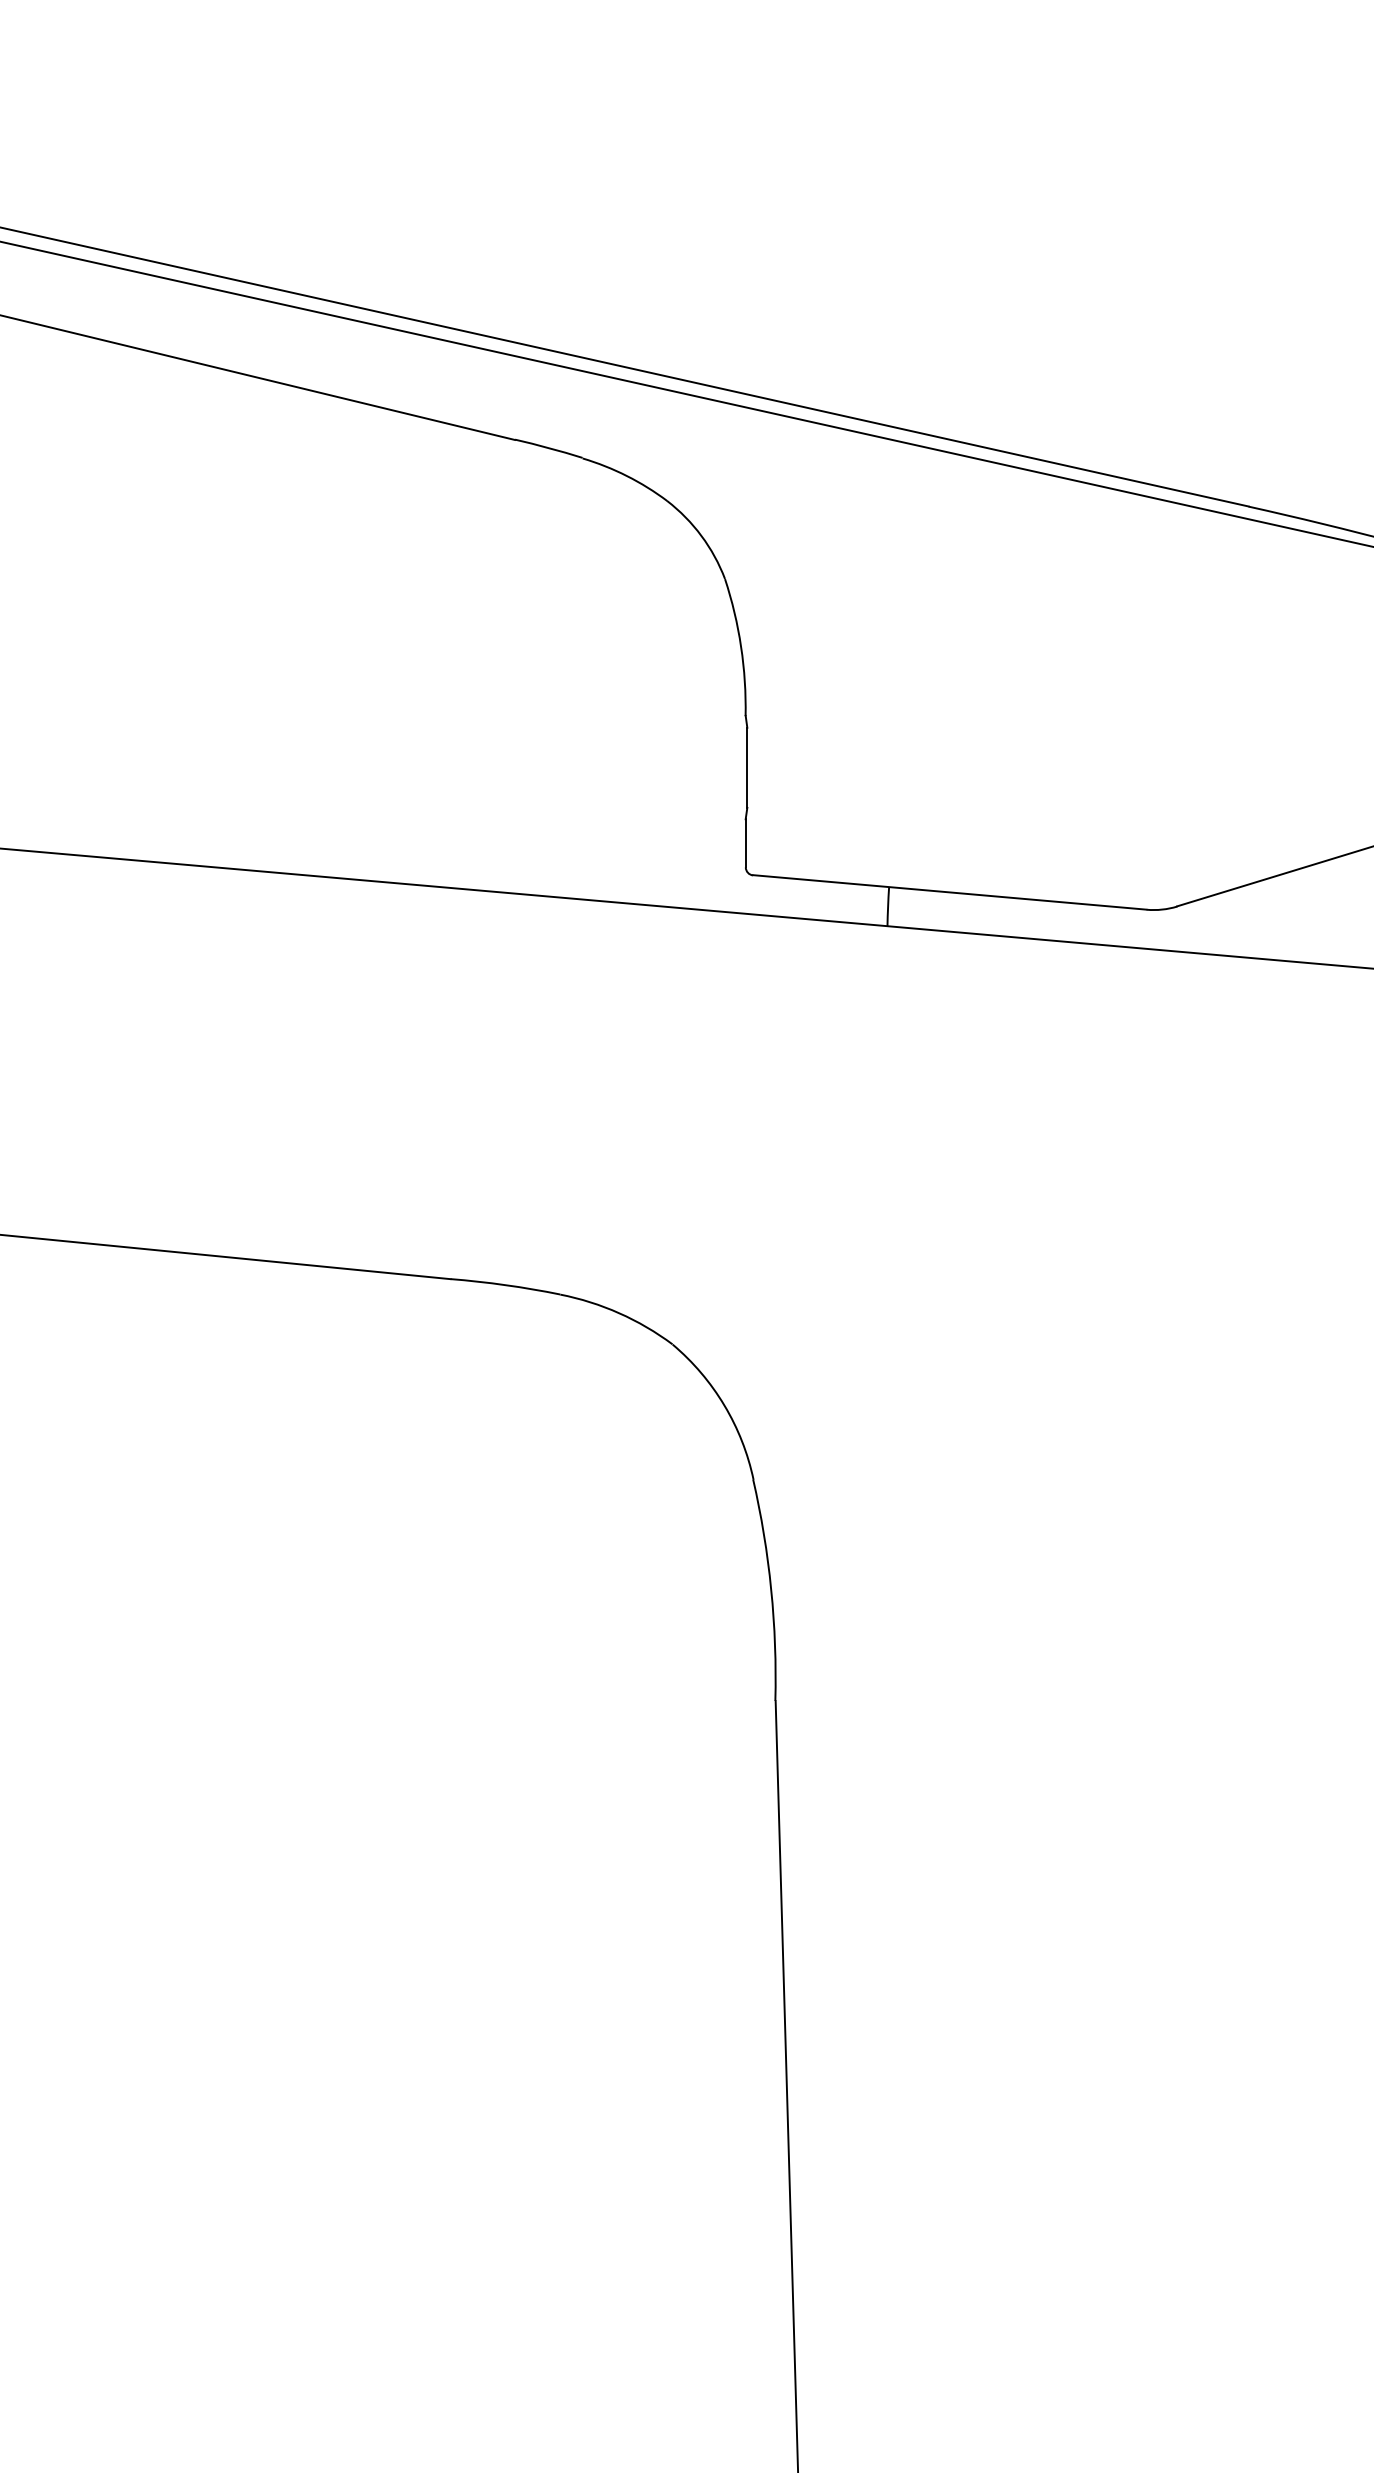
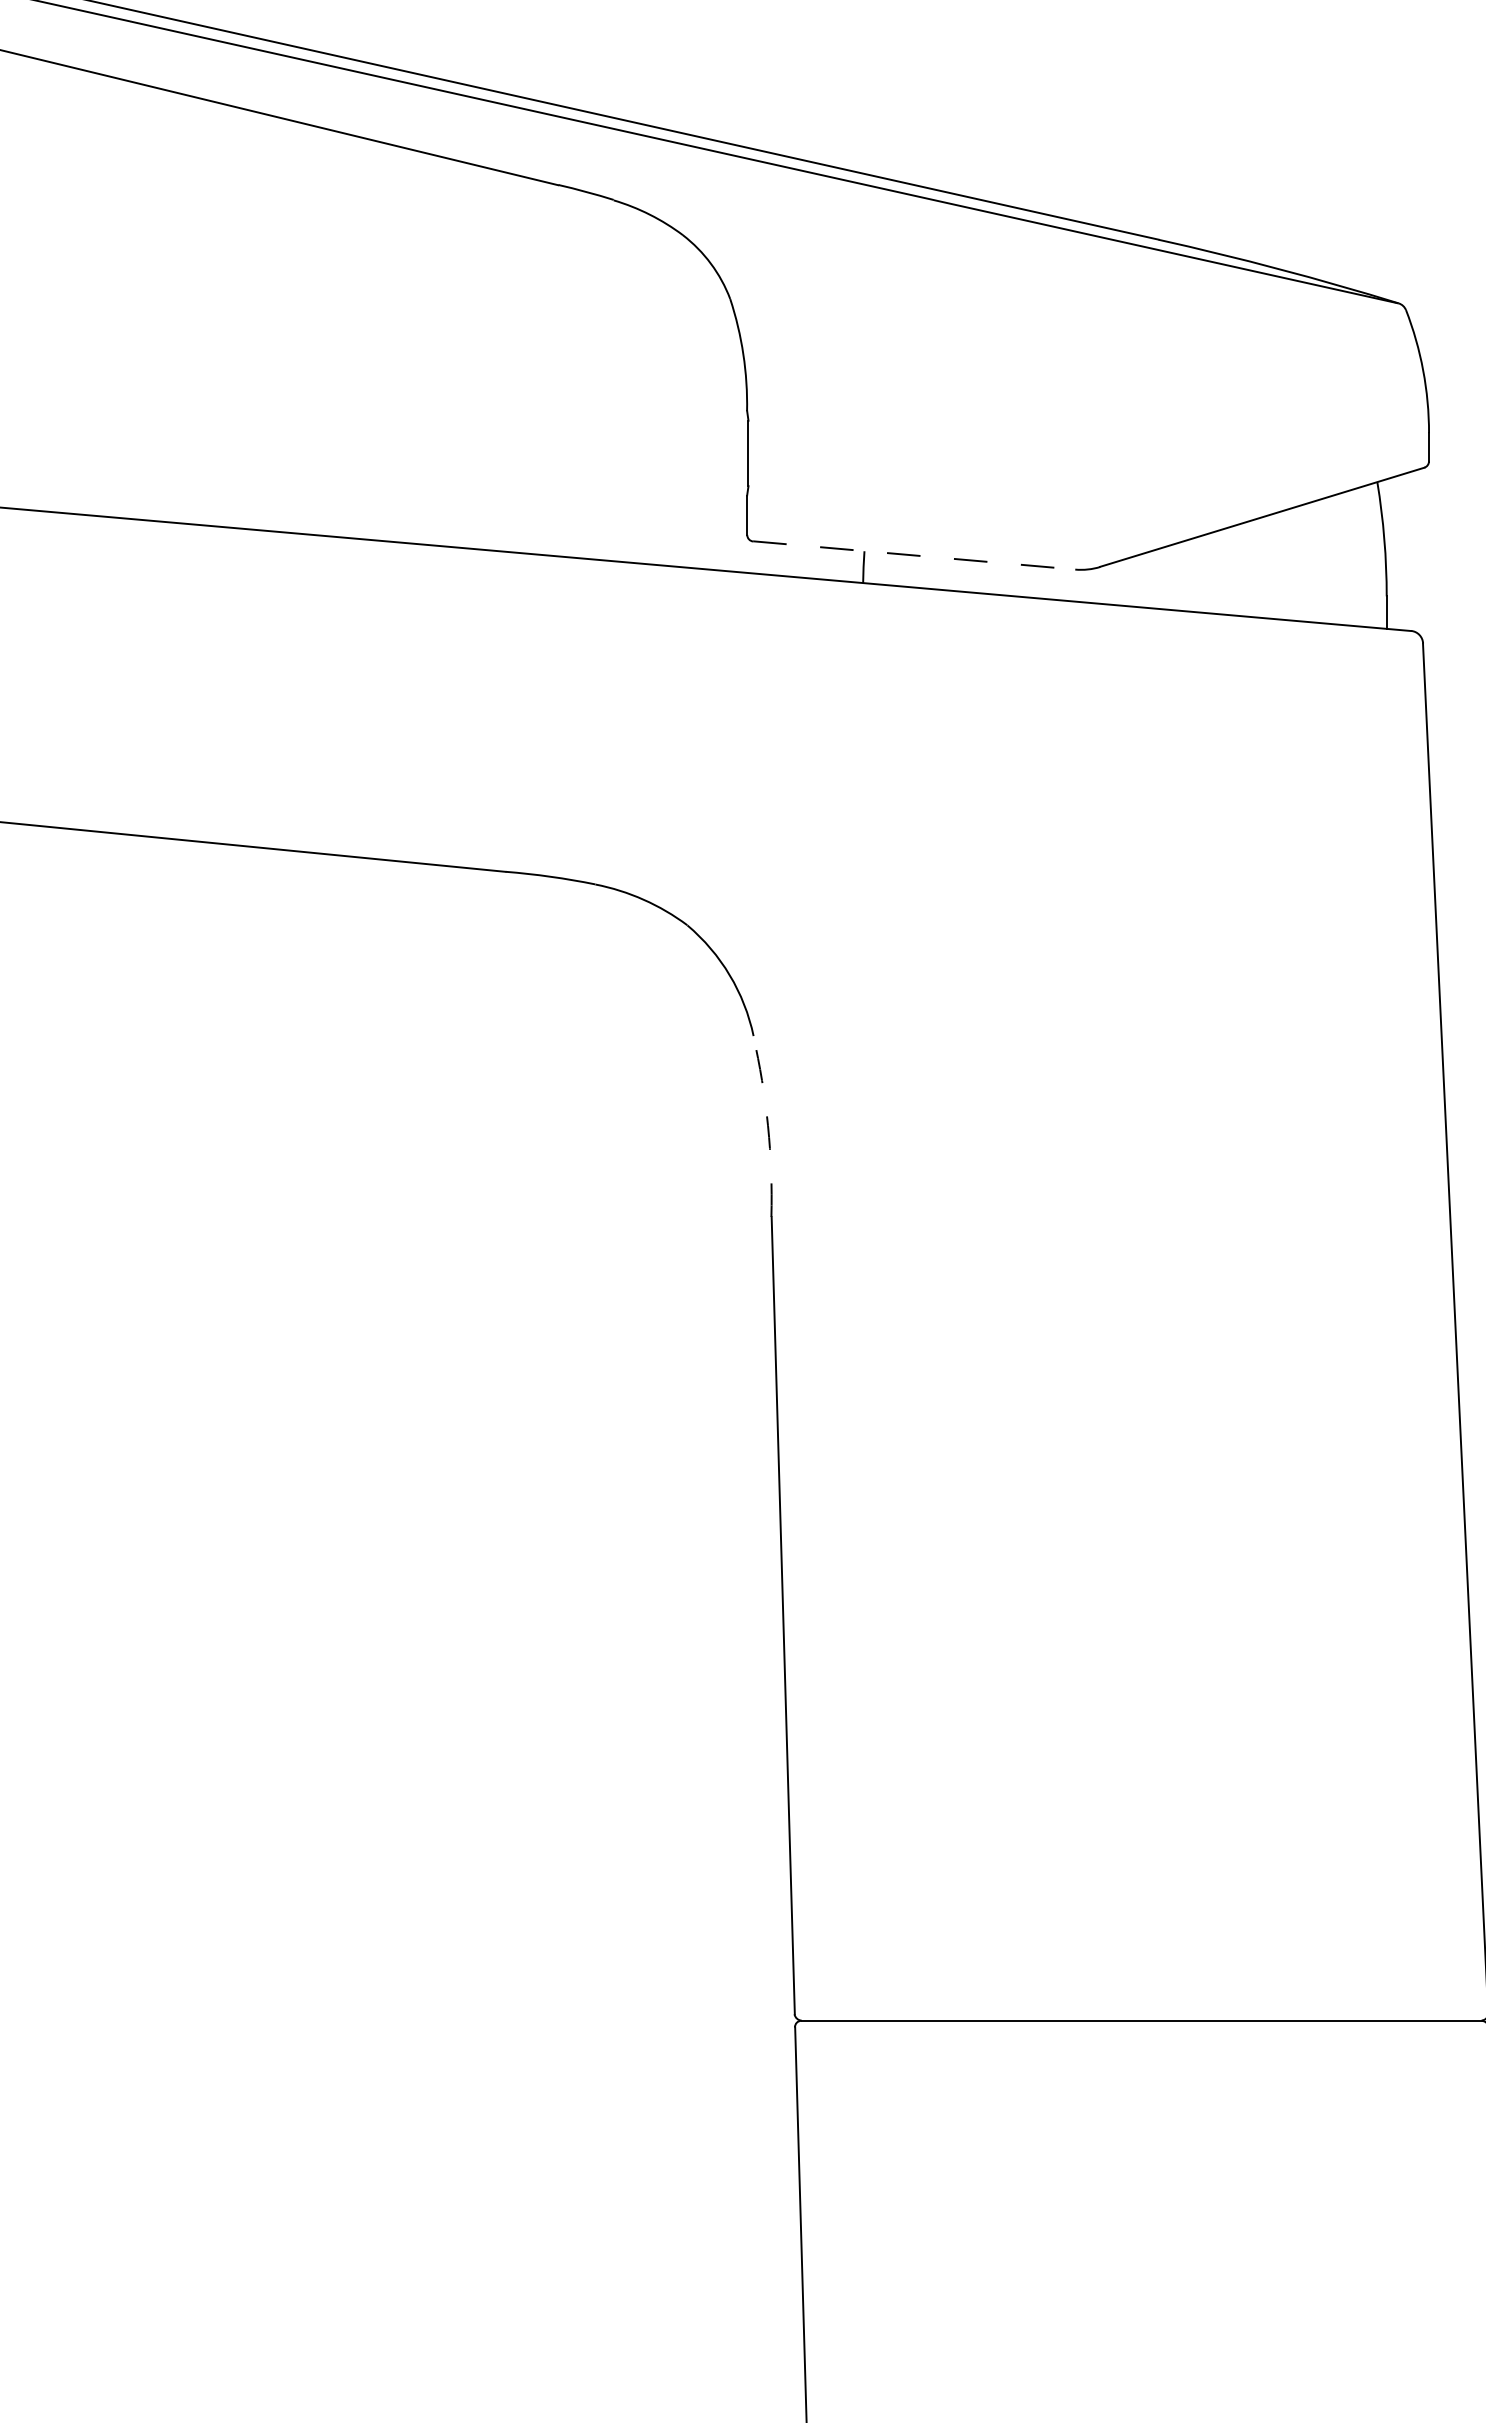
line: (950, 892) -> (914, 555), solid -> dashed
arc: (771, 1589) -> (768, 1125), solid -> dashed

